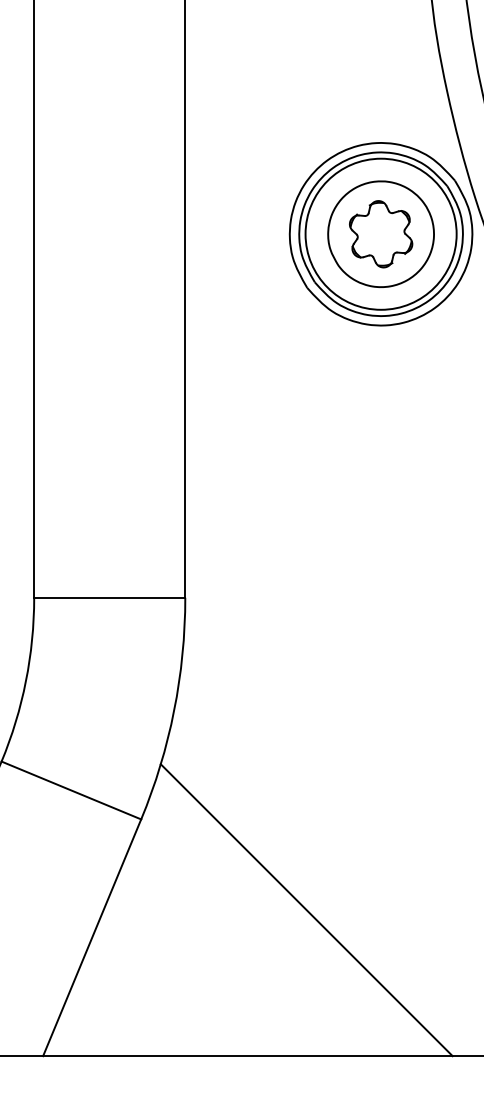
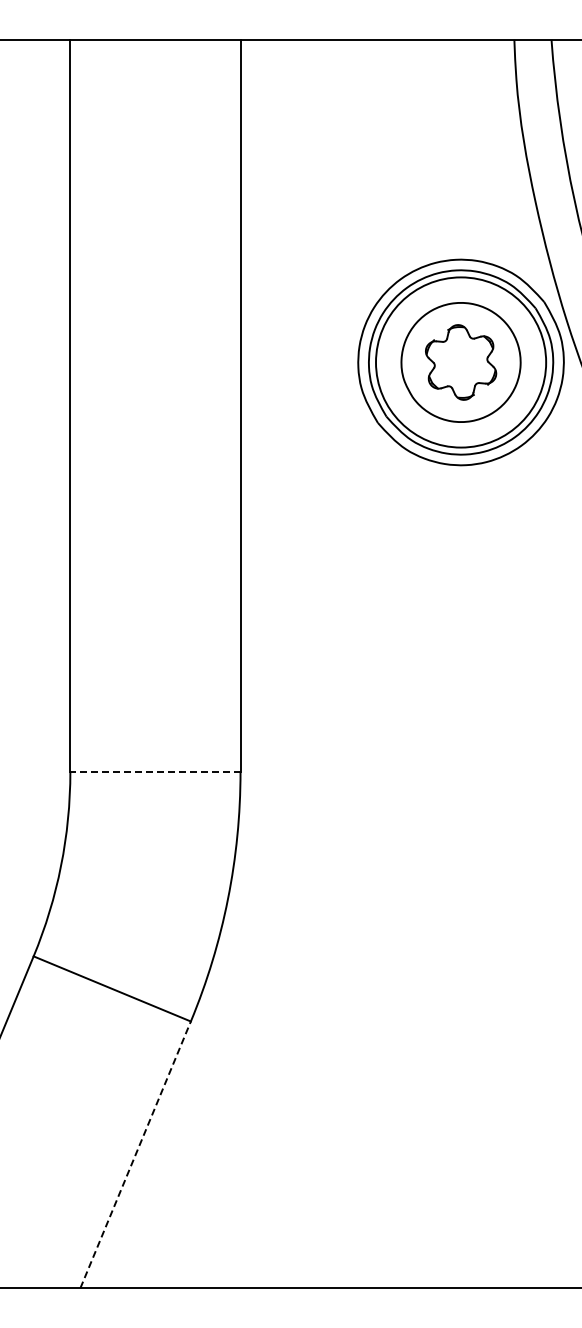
line: (108, 597) -> (154, 771), solid -> dashed
line: (306, 909) -> (376, 1123), removed
line: (92, 937) -> (135, 1154), solid -> dashed

